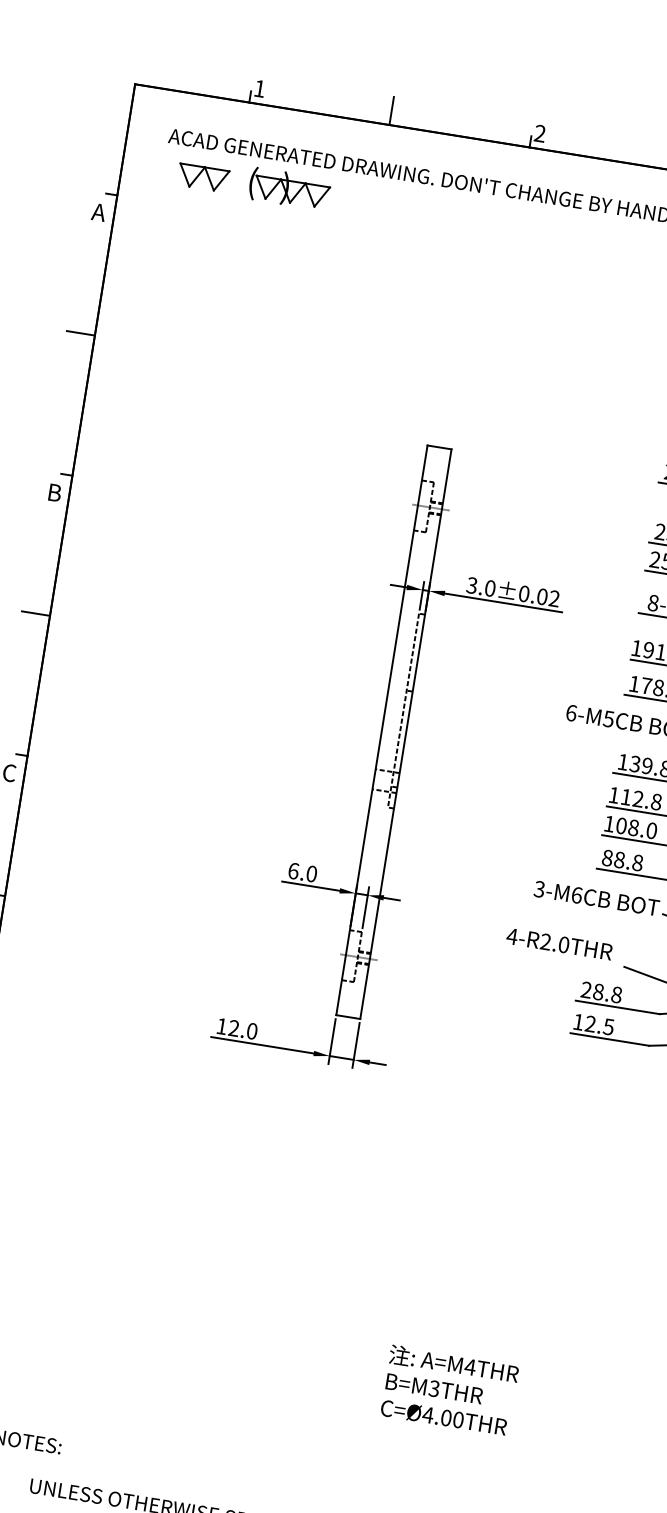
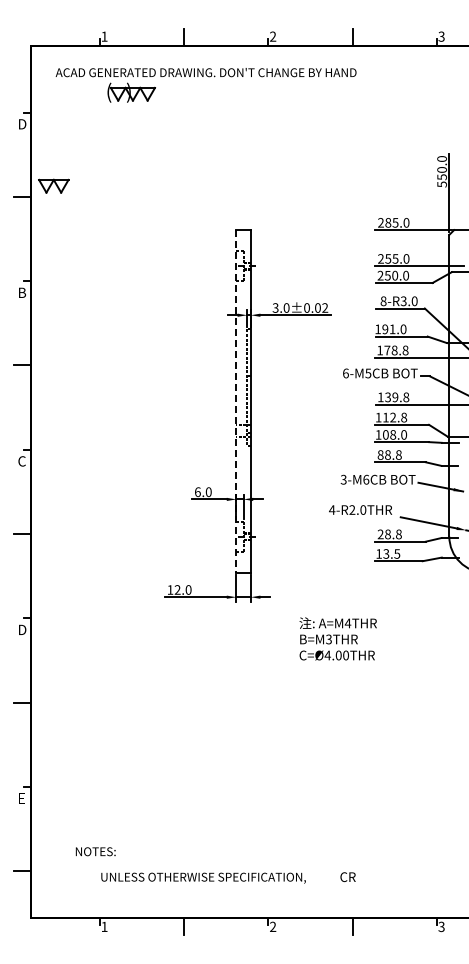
part: (202, 176) -> (53, 185), moved
text: (98, 212) -> (21, 124), A -> D
line: (382, 730) -> (236, 401), solid -> dashed
text: (590, 1024) -> (386, 554), 12.5 -> 13.5
text: (448, 1389) -> (337, 638), moved

